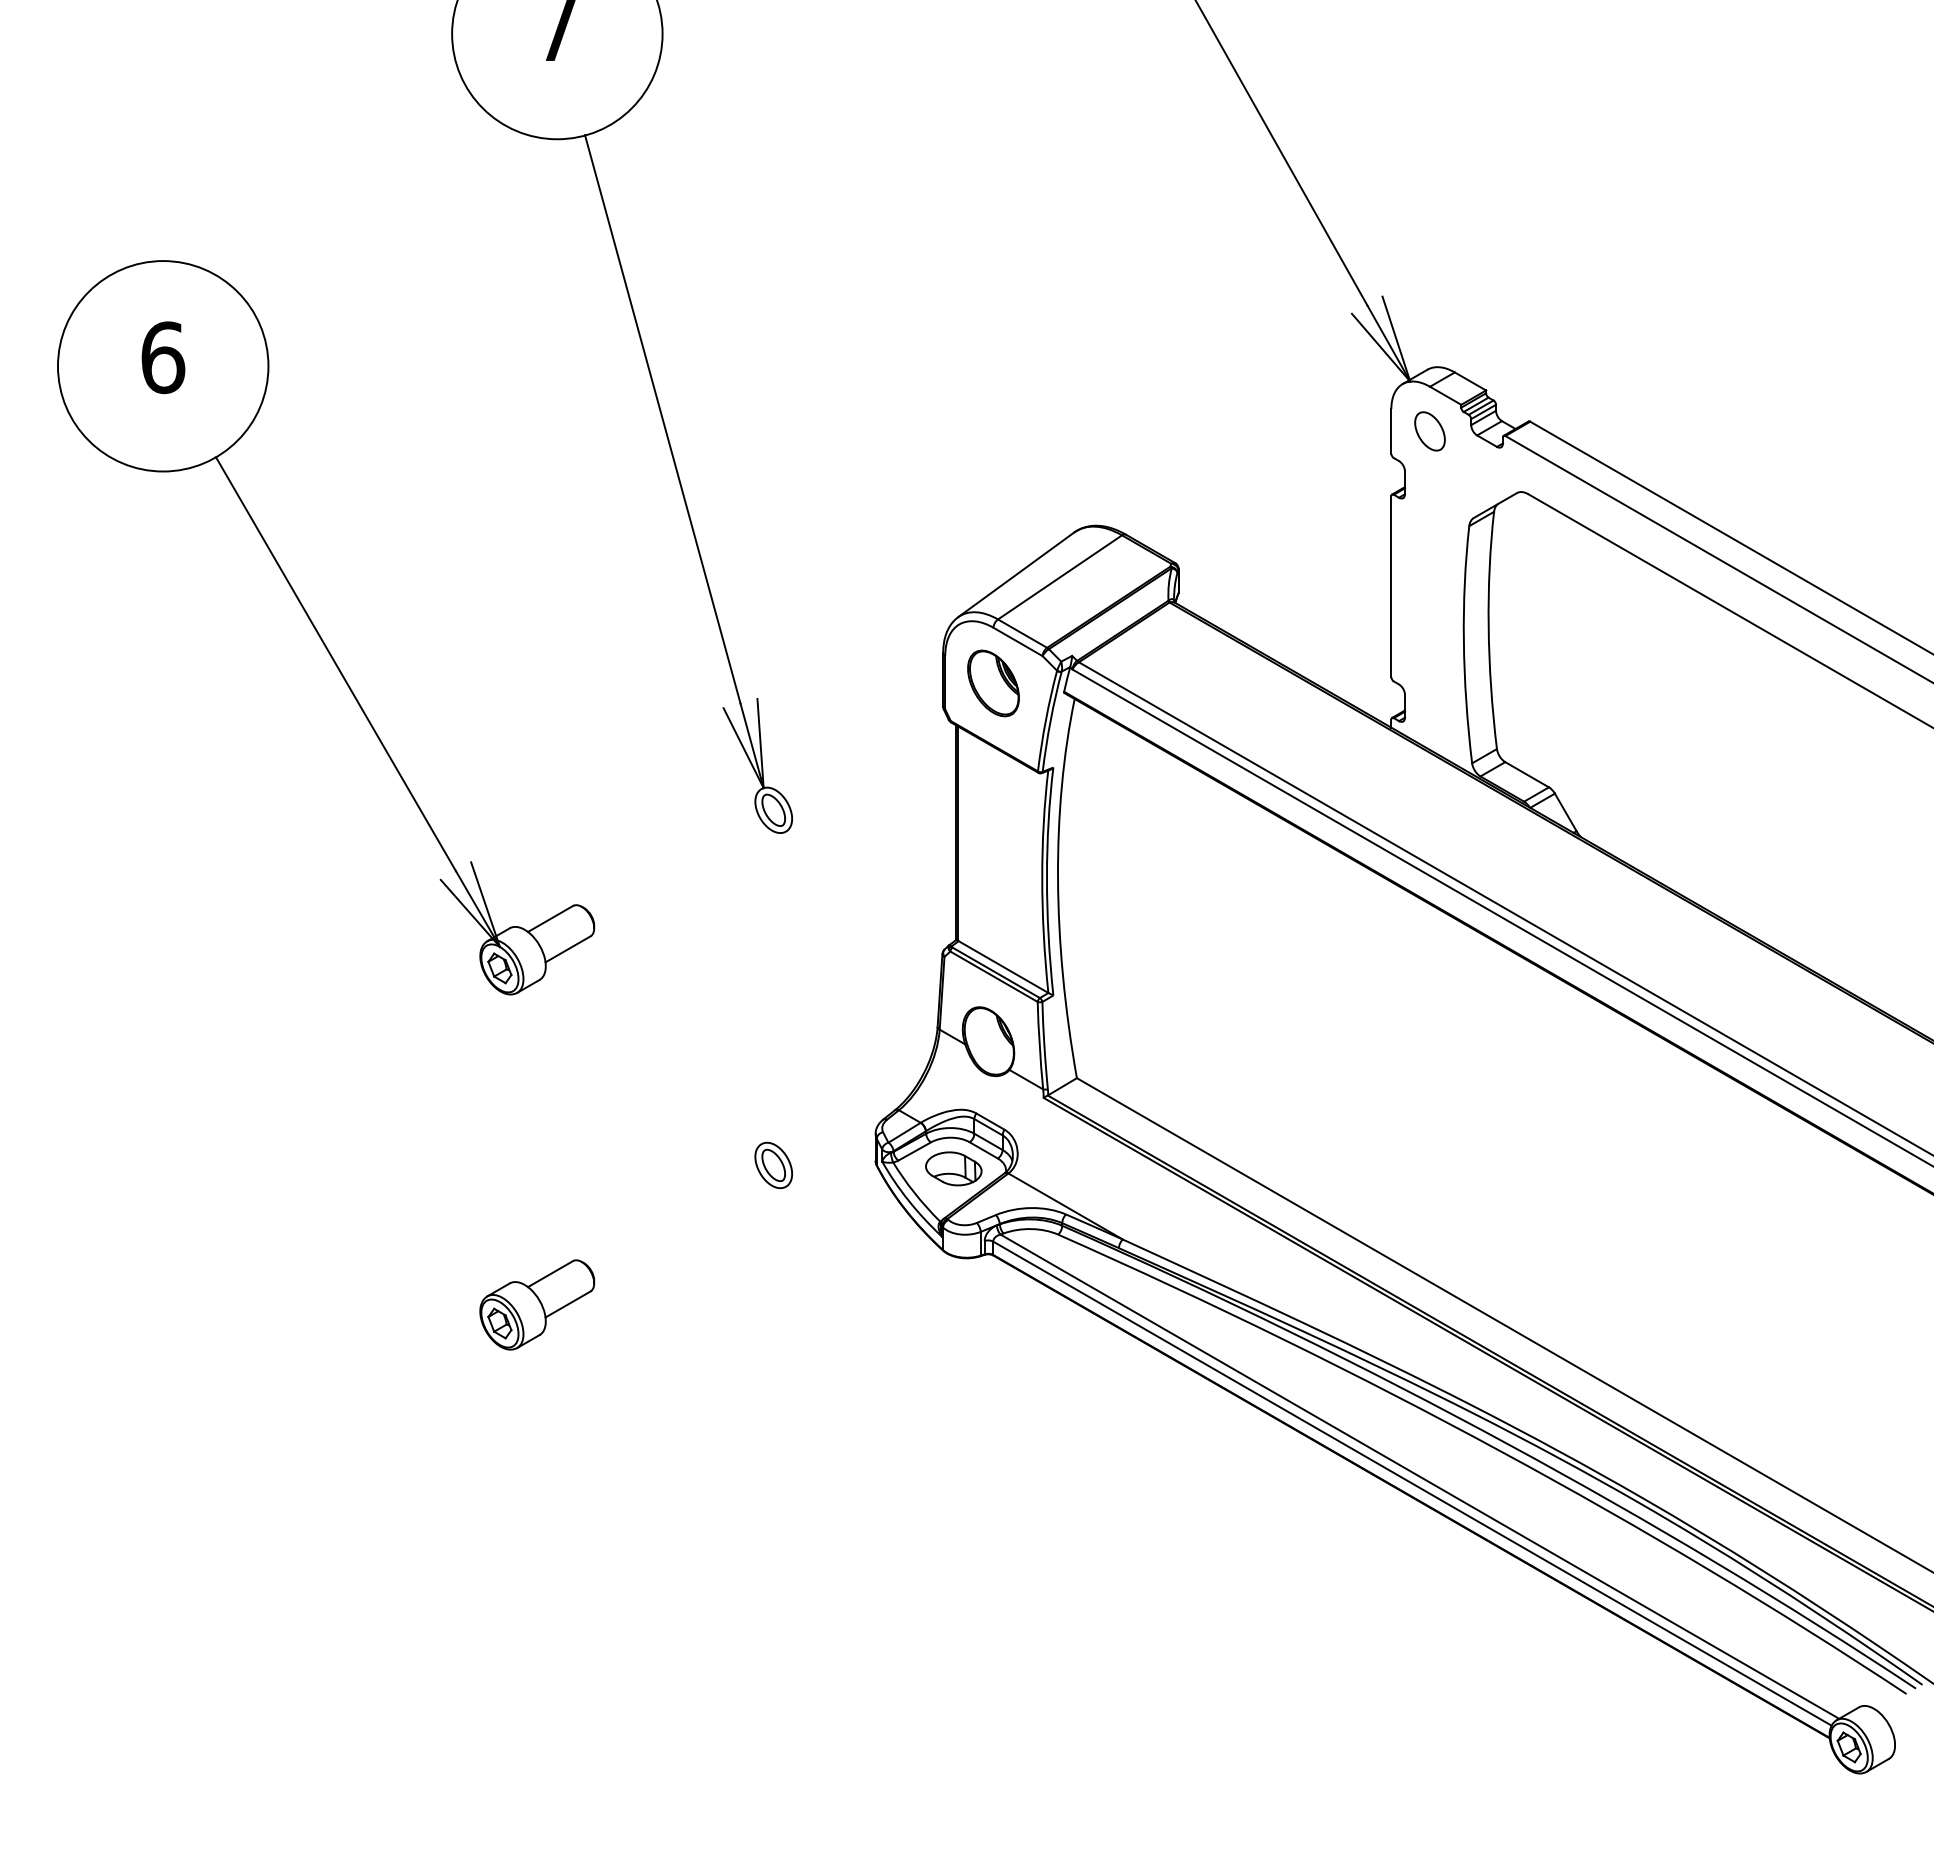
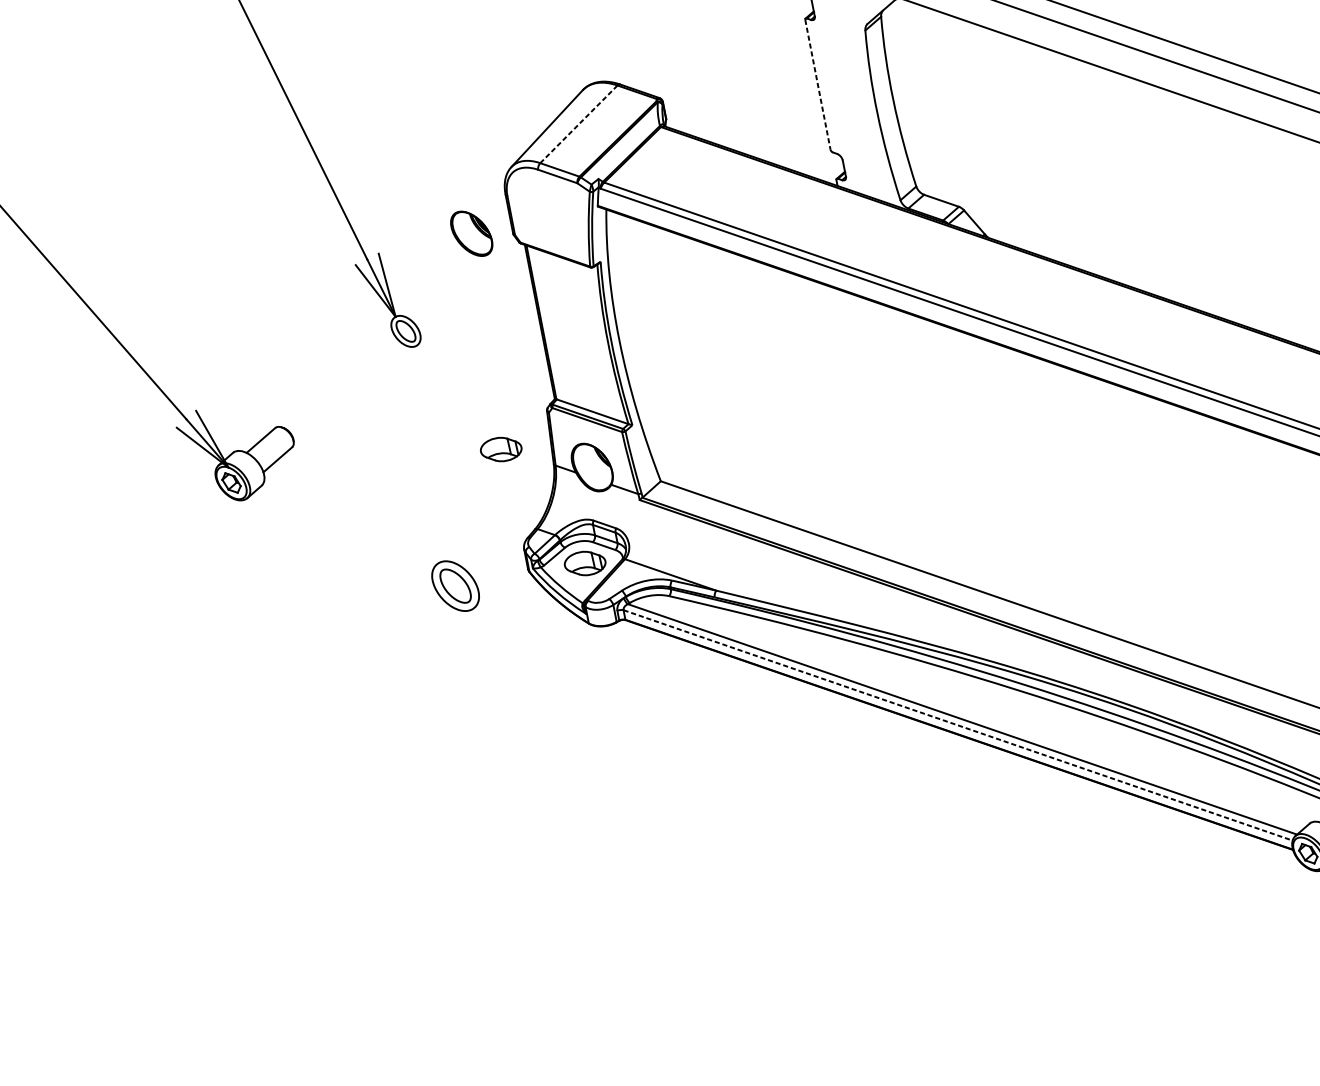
line: (1060, 577) -> (579, 124), solid -> dashed
line: (1391, 586) -> (817, 84), solid -> dashed
part: (993, 683) -> (471, 233), moved
part: (870, 993) -> (500, 449), added
part: (773, 1165) -> (455, 586), size x1.6
part: (537, 1304) -> (305, 718), removed
line: (1412, 1483) -> (958, 725), solid -> dashed

